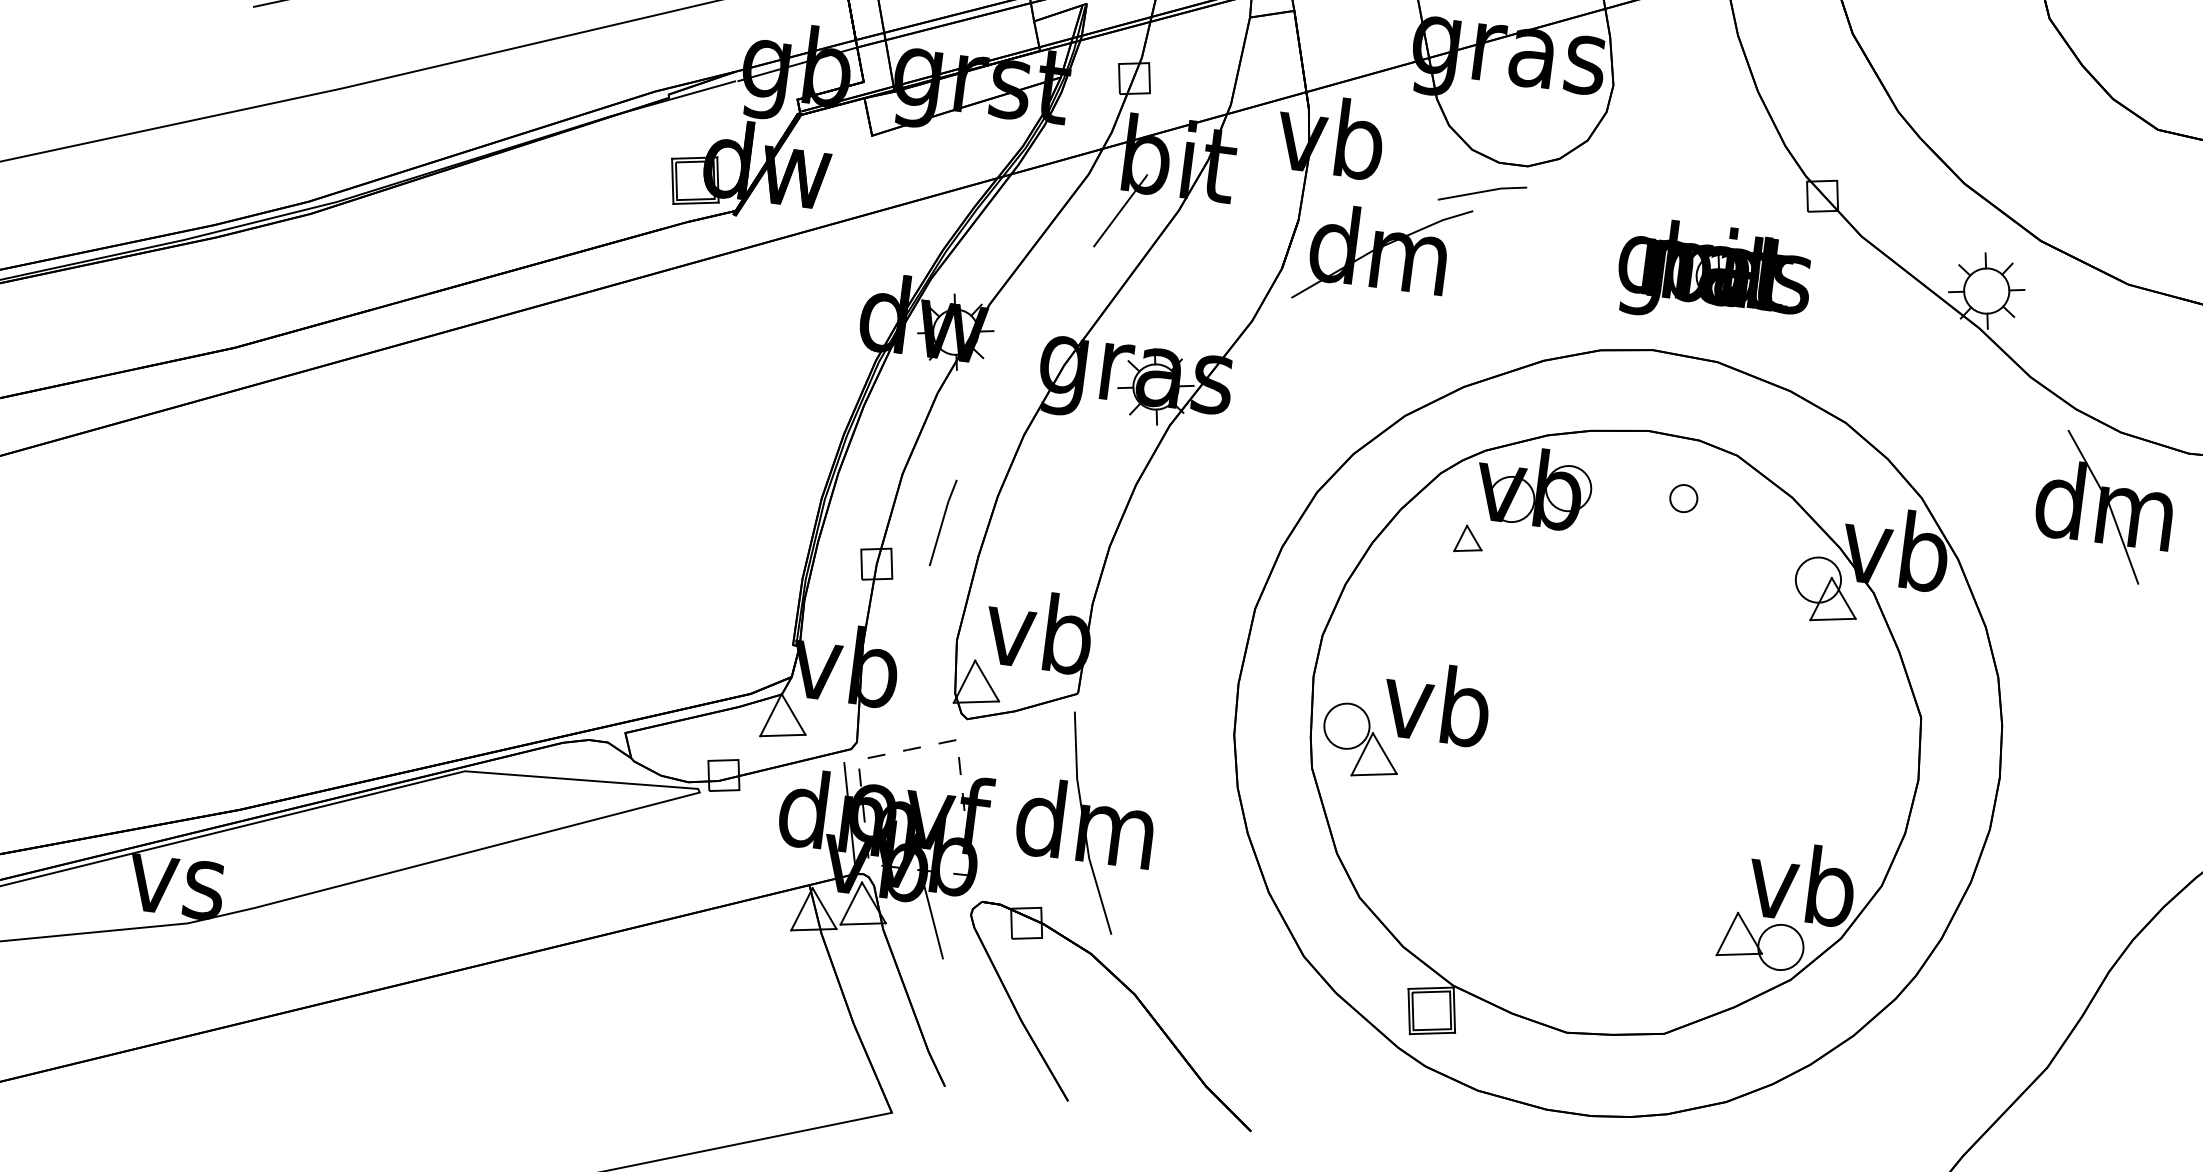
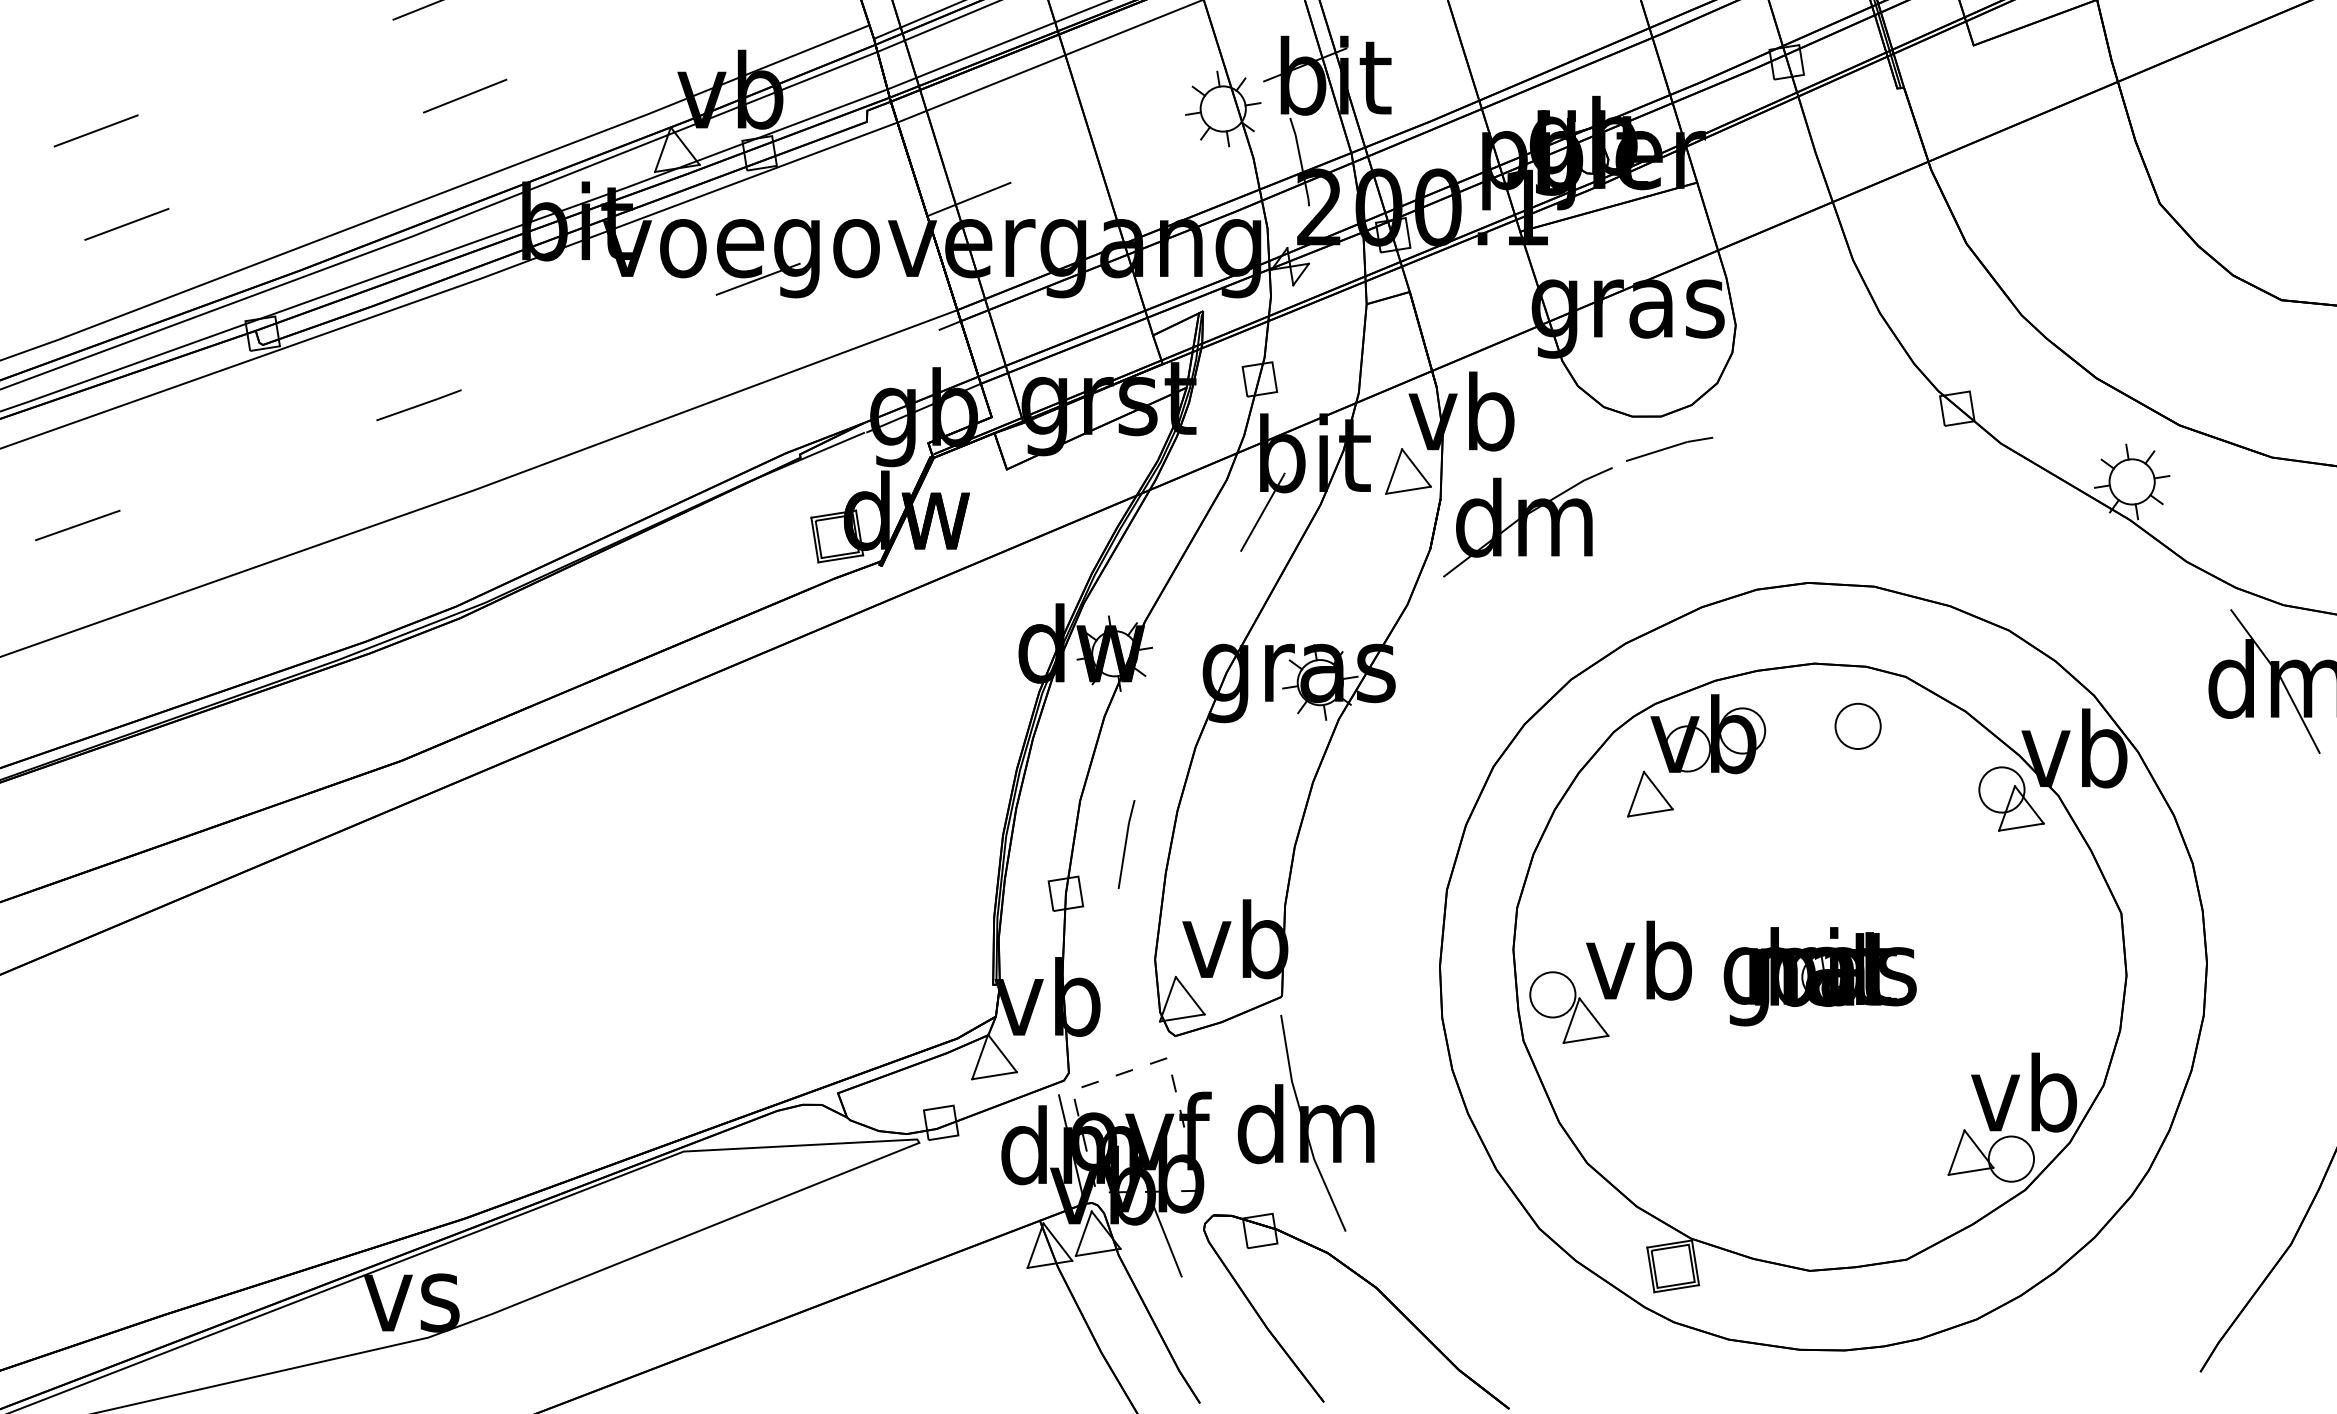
part: (1270, 188) -> (1408, 471), added
curve: (1482, 192) -> (1669, 448), moved
part: (1713, 274) -> (1819, 976), moved
part: (1683, 497) -> (1857, 725), size x1.67
part: (1469, 538) -> (1650, 793), size x1.67

